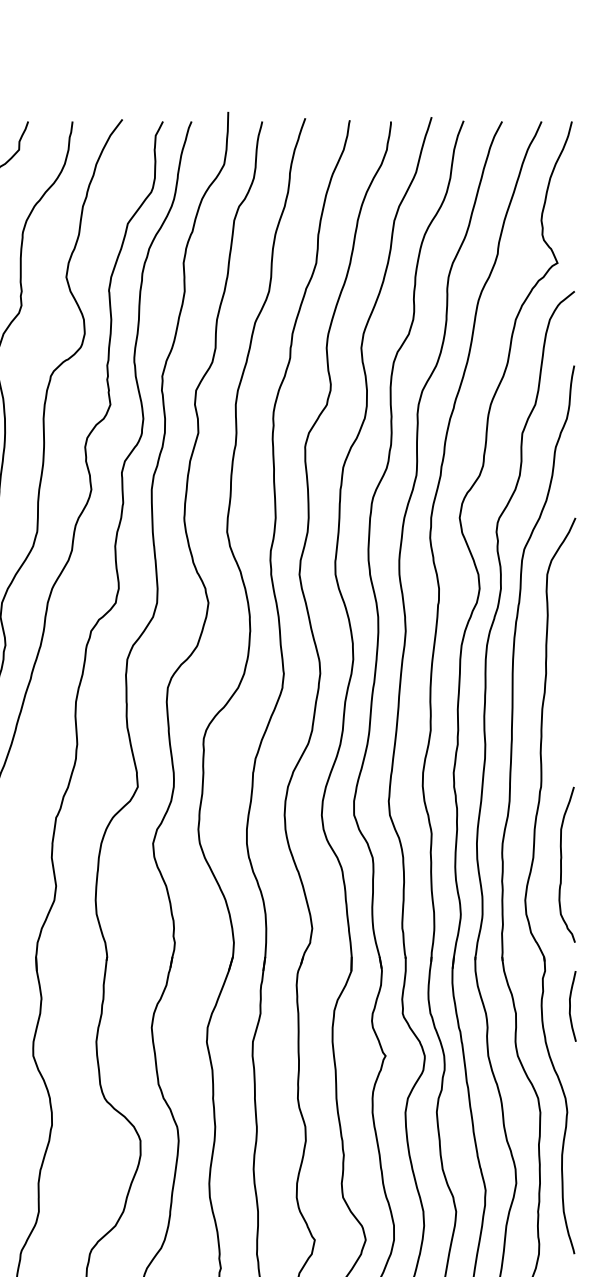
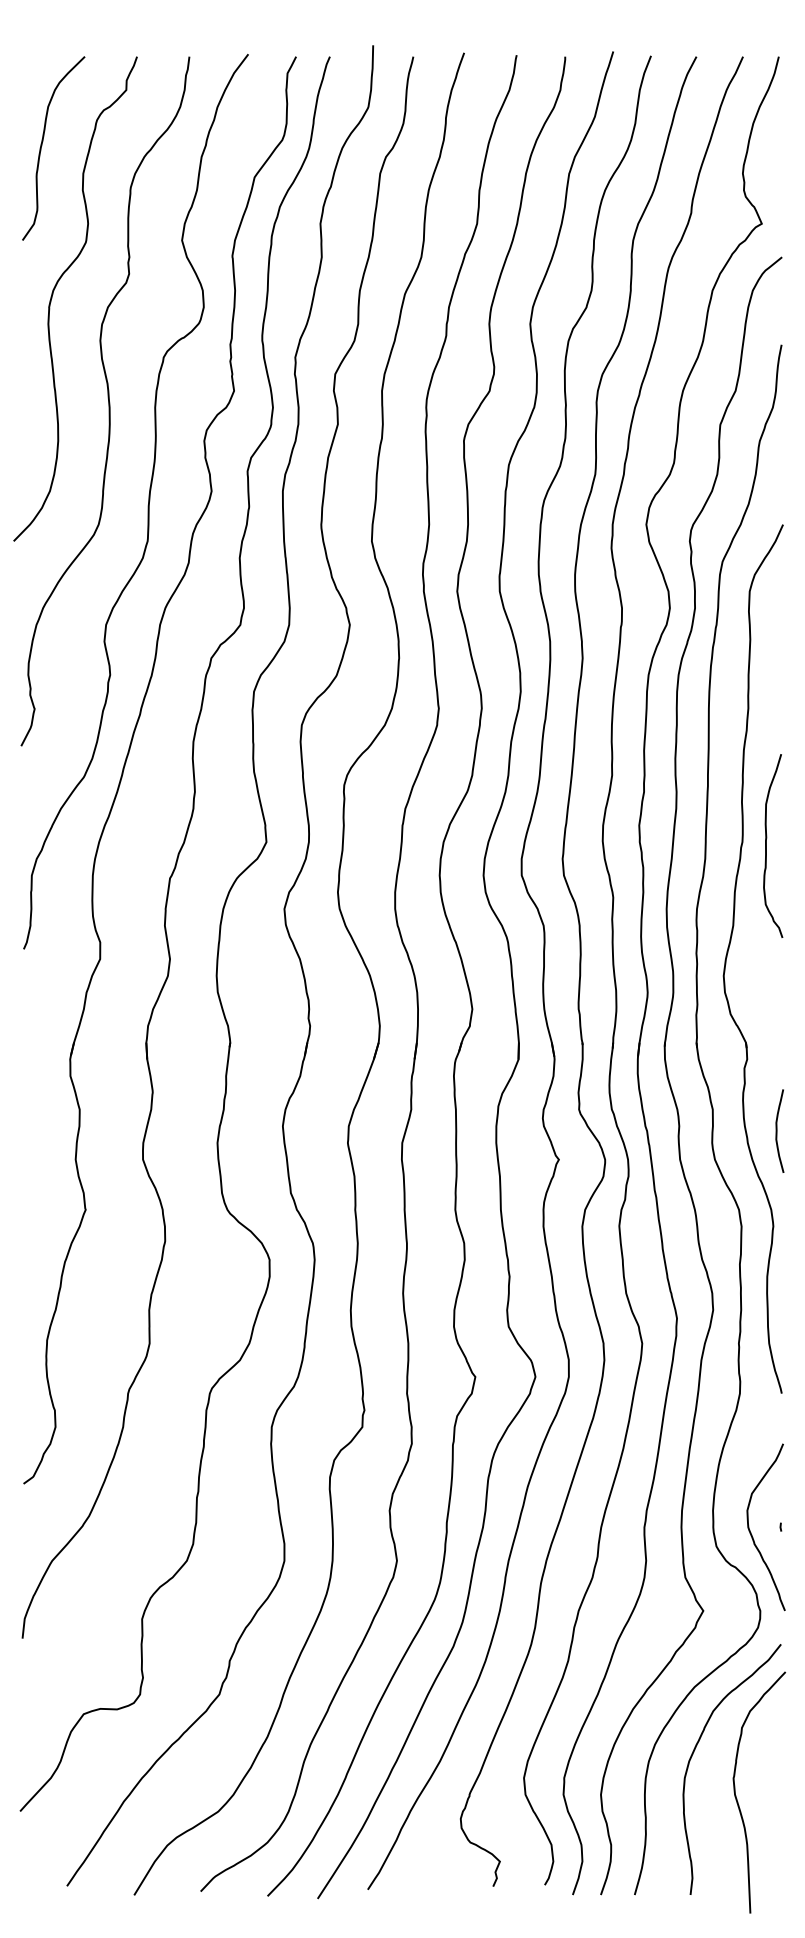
curve: (561, 864) -> (766, 845), moved
curve: (570, 1005) -> (777, 1130), moved

